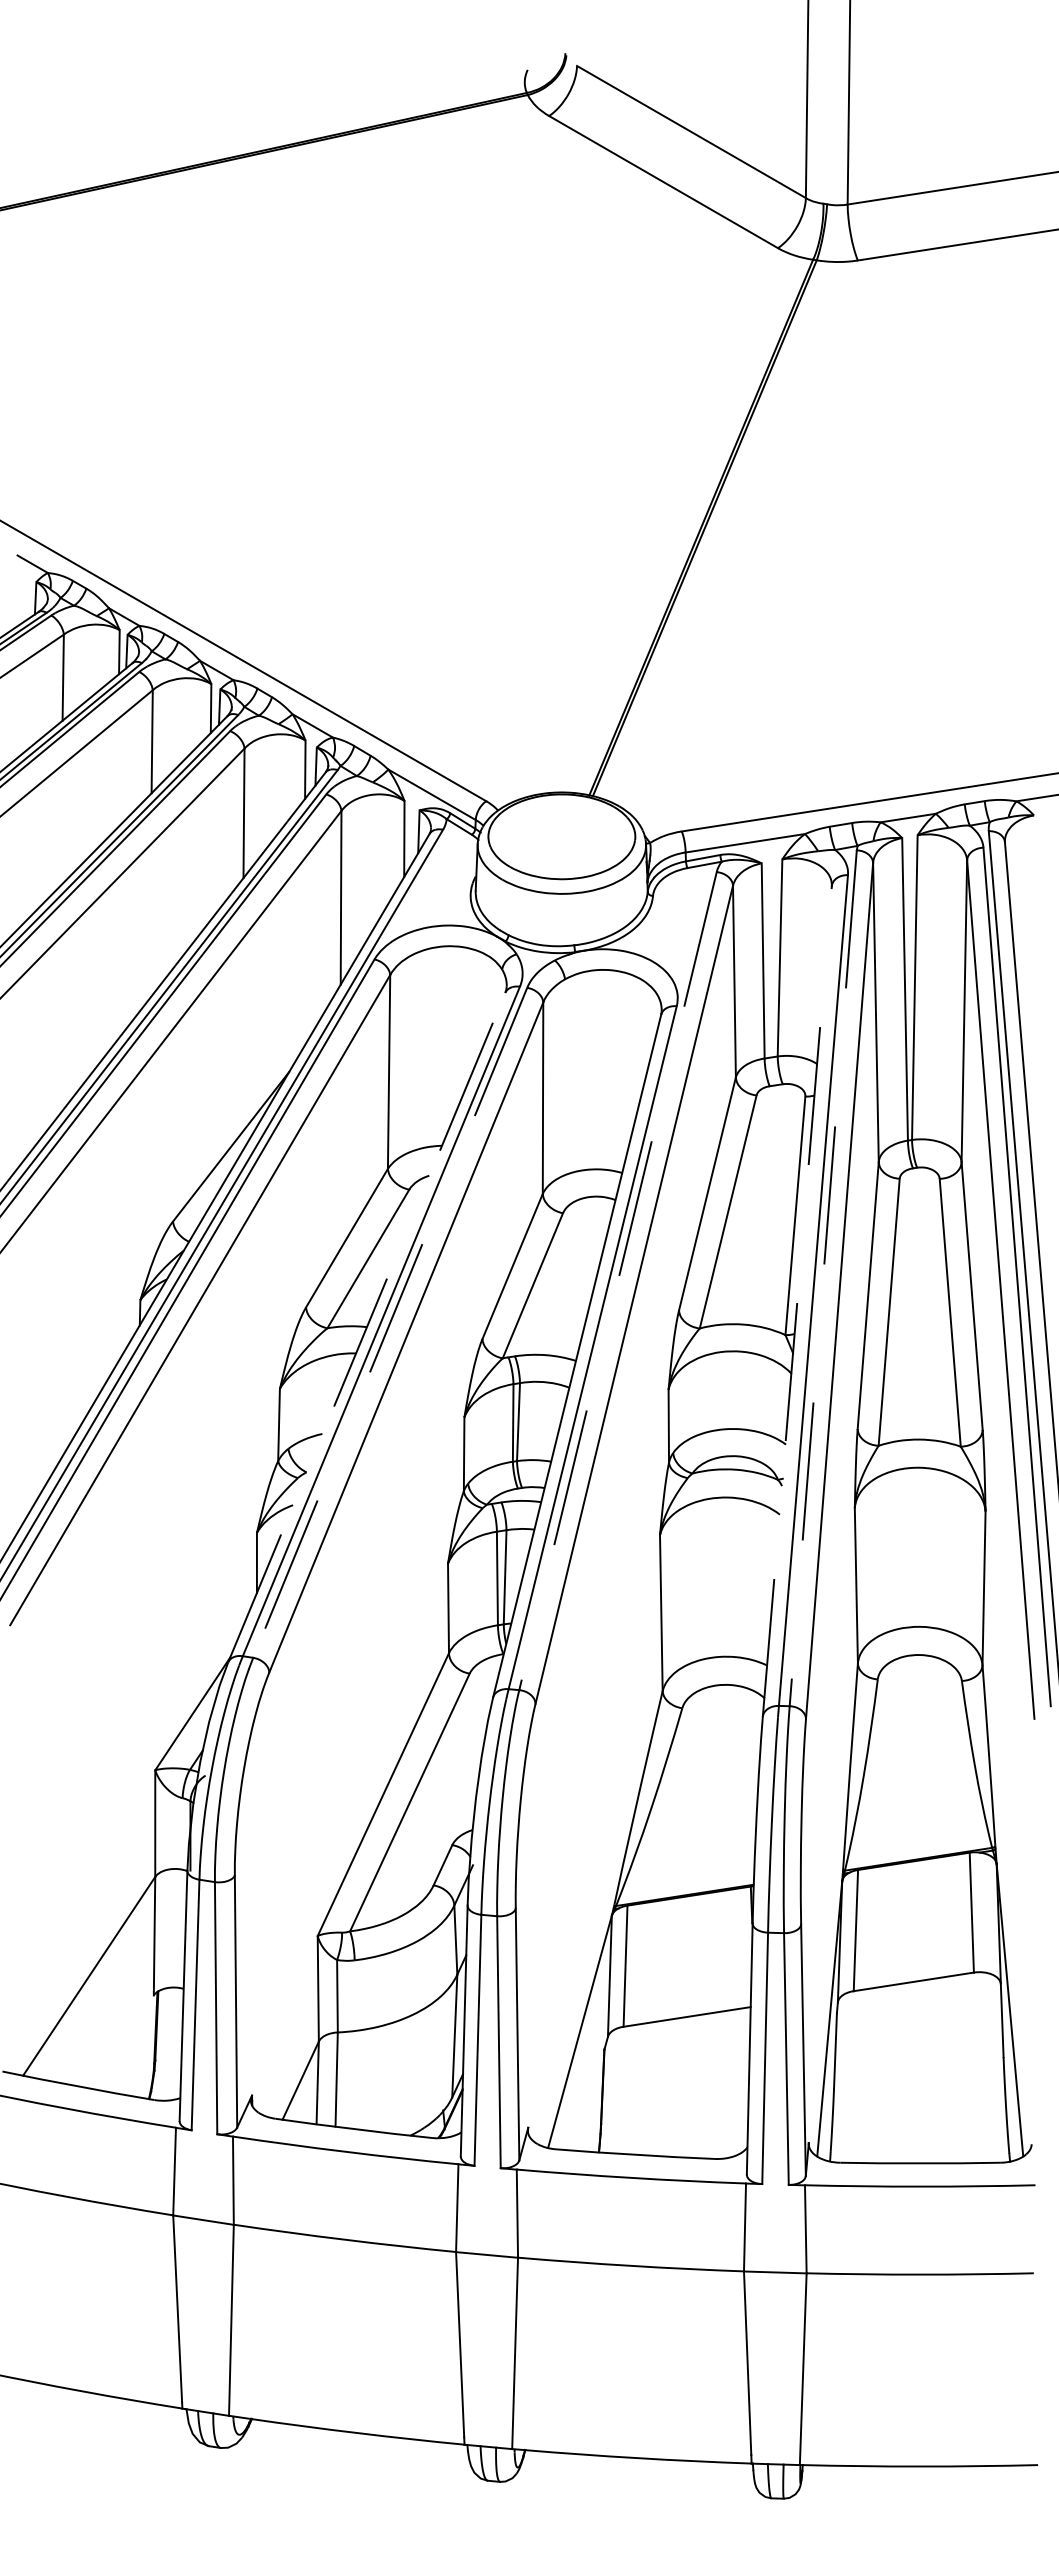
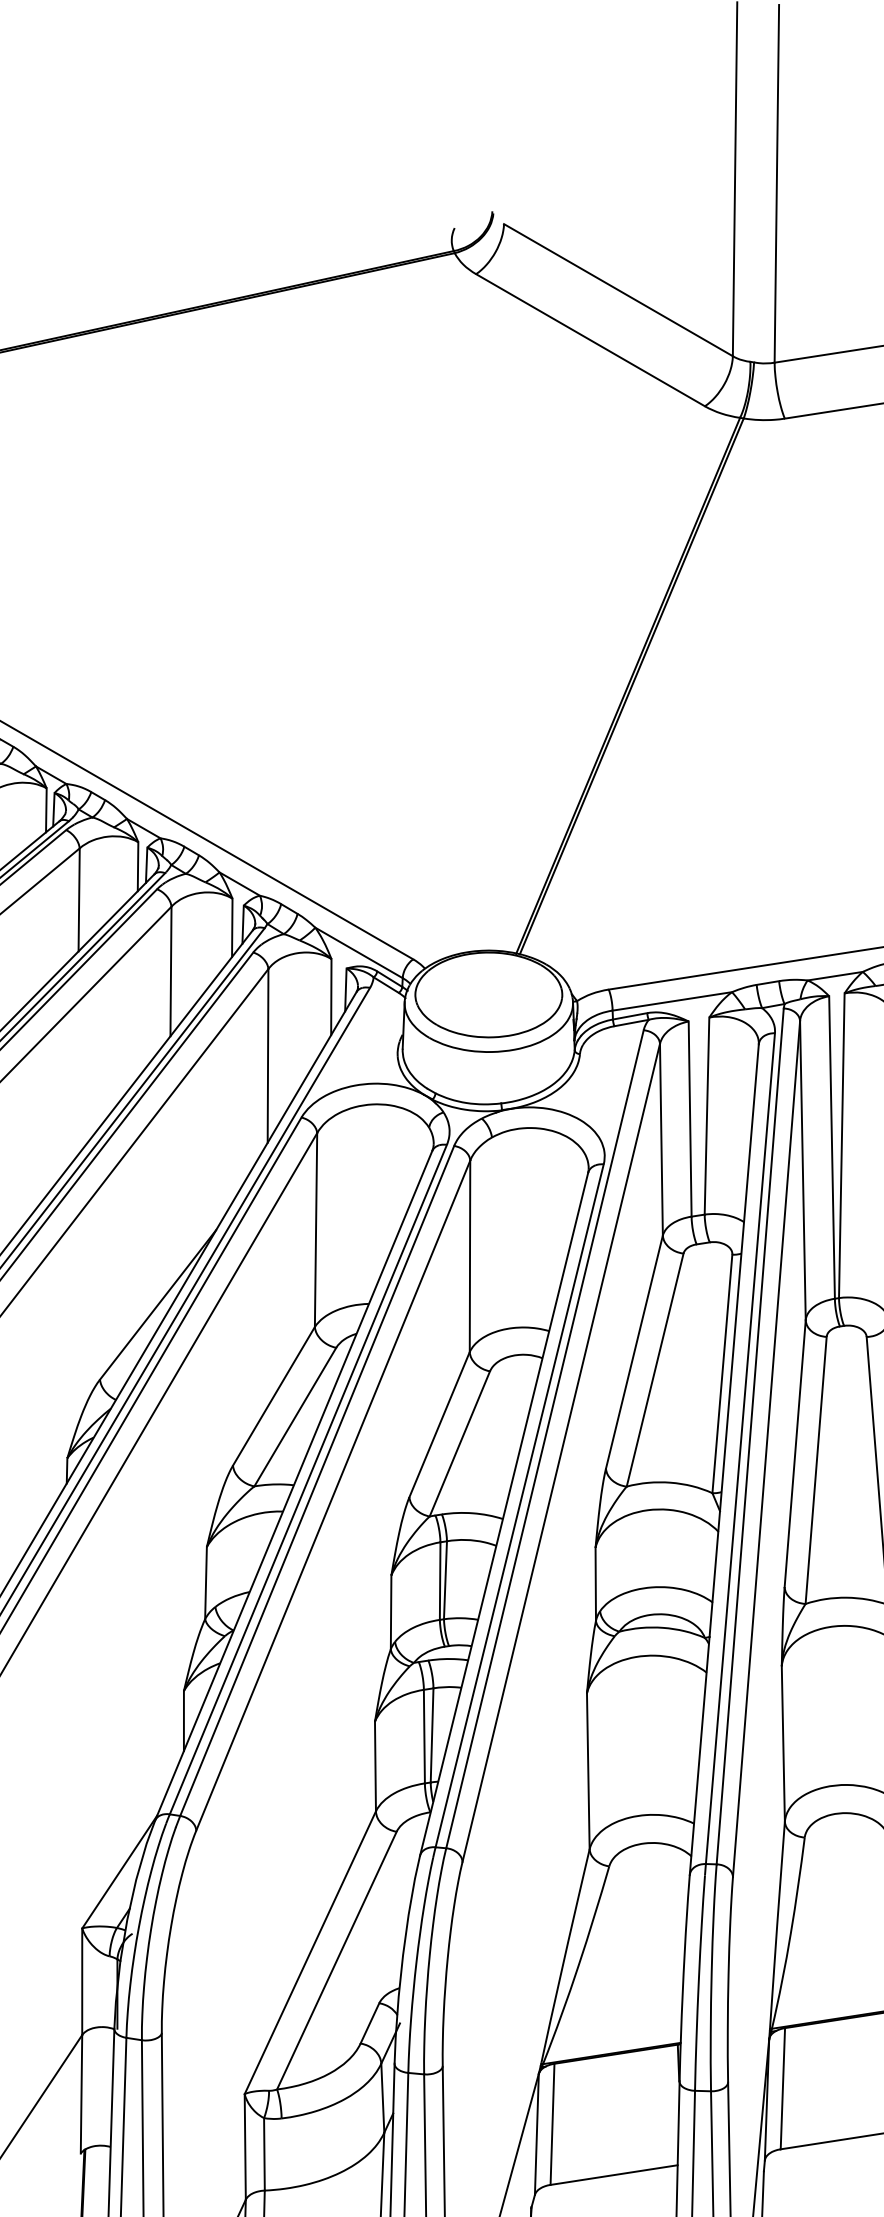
line: (823, 1278) -> (750, 1436), dashed -> solid
line: (618, 1281) -> (545, 1439), dashed -> solid
line: (797, 1301) -> (724, 1459), dashed -> solid
line: (390, 1322) -> (317, 1480), dashed -> solid
line: (366, 1327) -> (293, 1485), dashed -> solid

